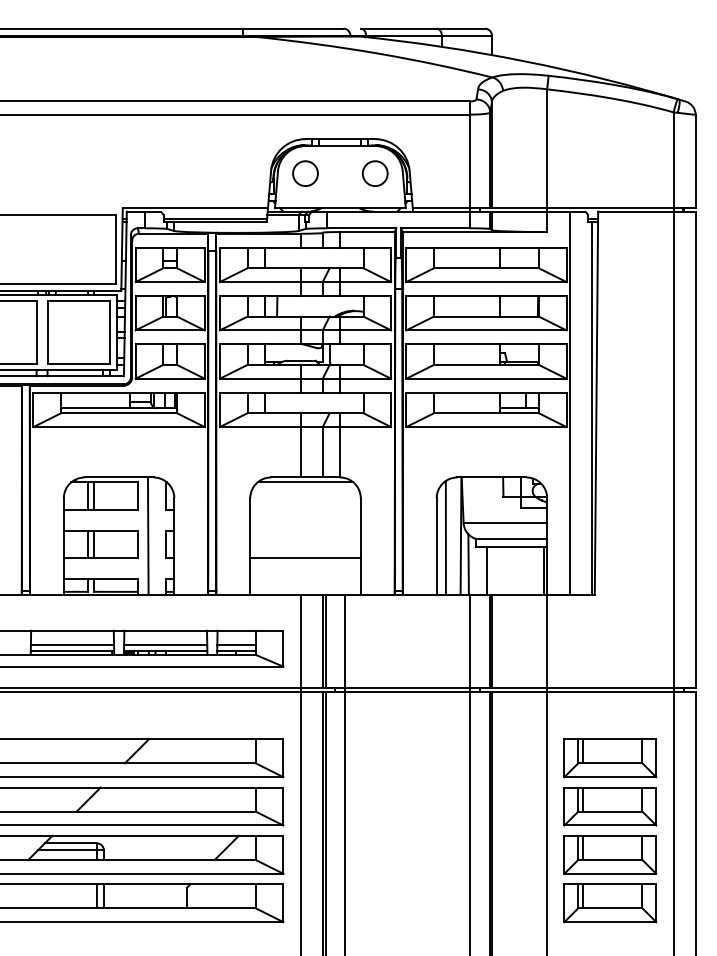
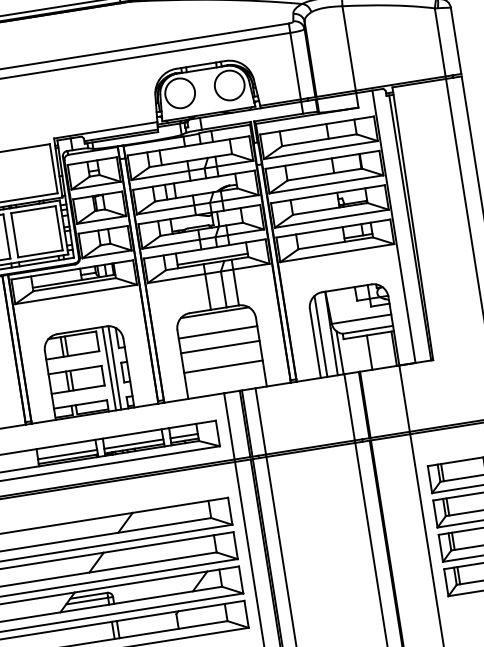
circle: (305, 173) -> (180, 93), size x1.67
circle: (374, 173) -> (229, 85), size x1.67
line: (313, 408) -> (212, 259), added
line: (305, 509) -> (217, 332), added
line: (305, 530) -> (220, 346), added
line: (155, 535) -> (114, 367), added
line: (487, 570) -> (369, 352), moved

